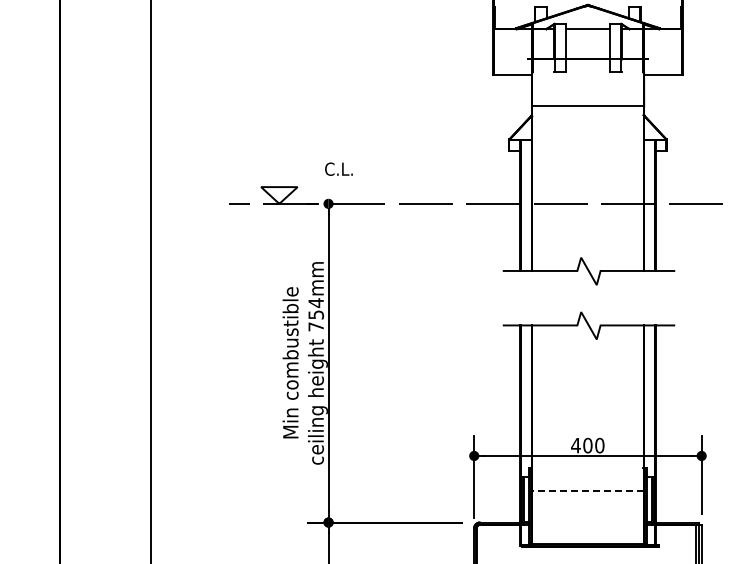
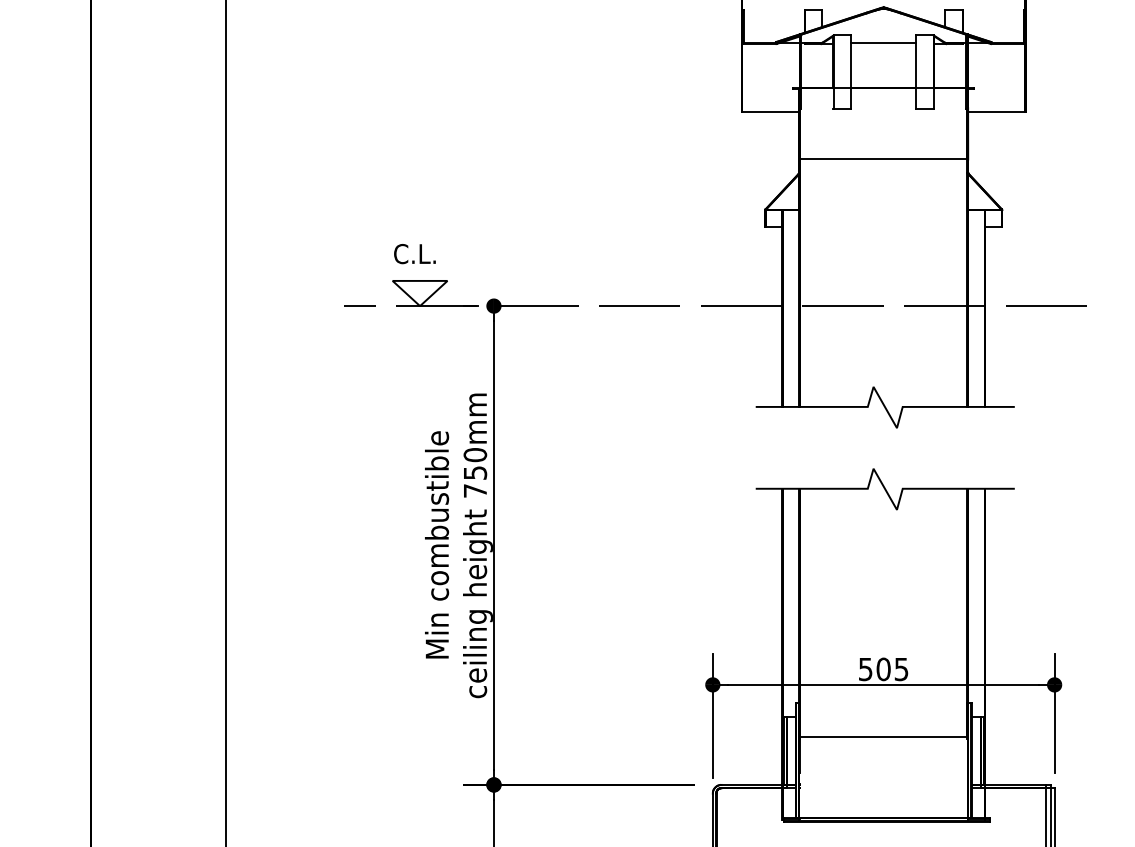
text: (338, 168) -> (414, 252), moved
text: (315, 302) -> (474, 454), 754mm -> 750mm
text: (587, 445) -> (883, 669), 400 -> 505
line: (587, 490) -> (883, 736), dashed -> solid

